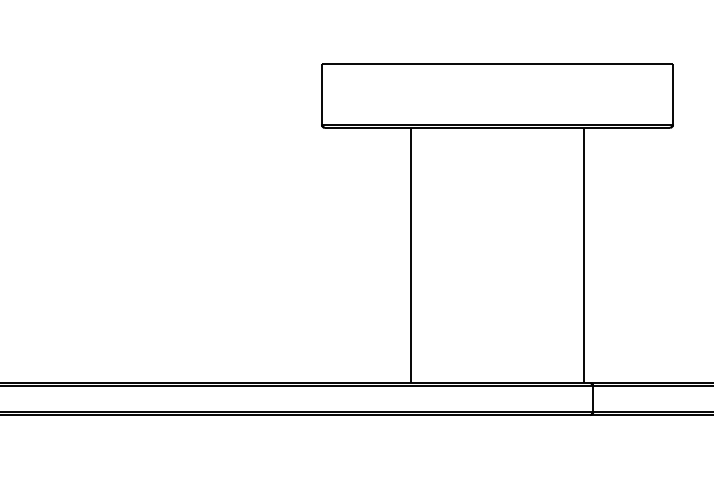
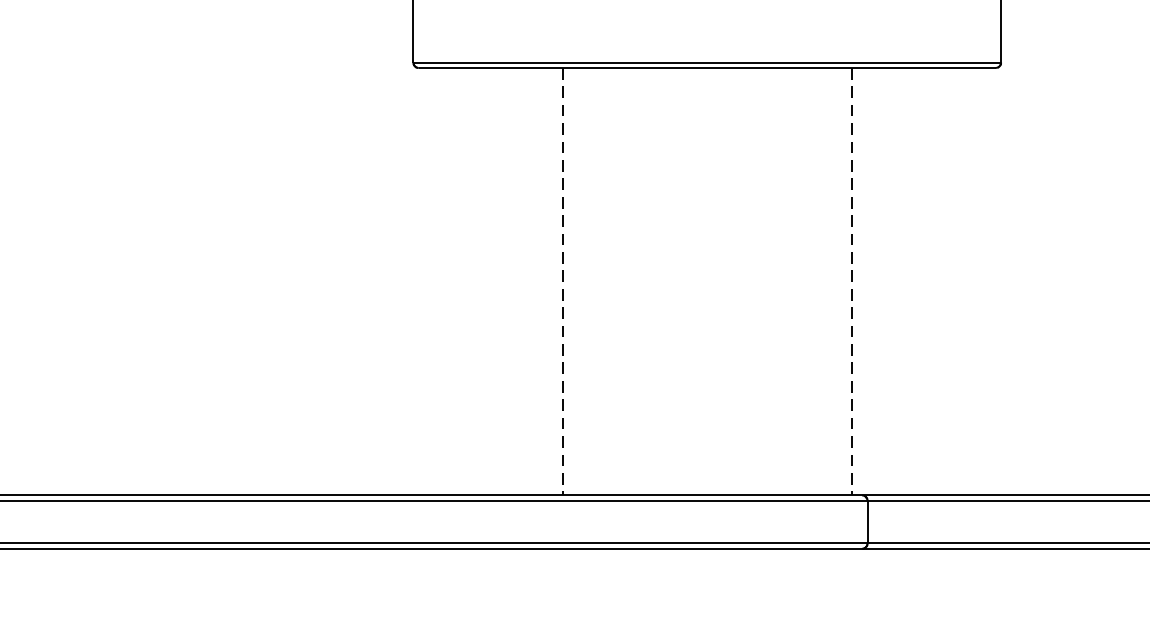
line: (411, 255) -> (563, 281), solid -> dashed
line: (583, 255) -> (851, 281), solid -> dashed

